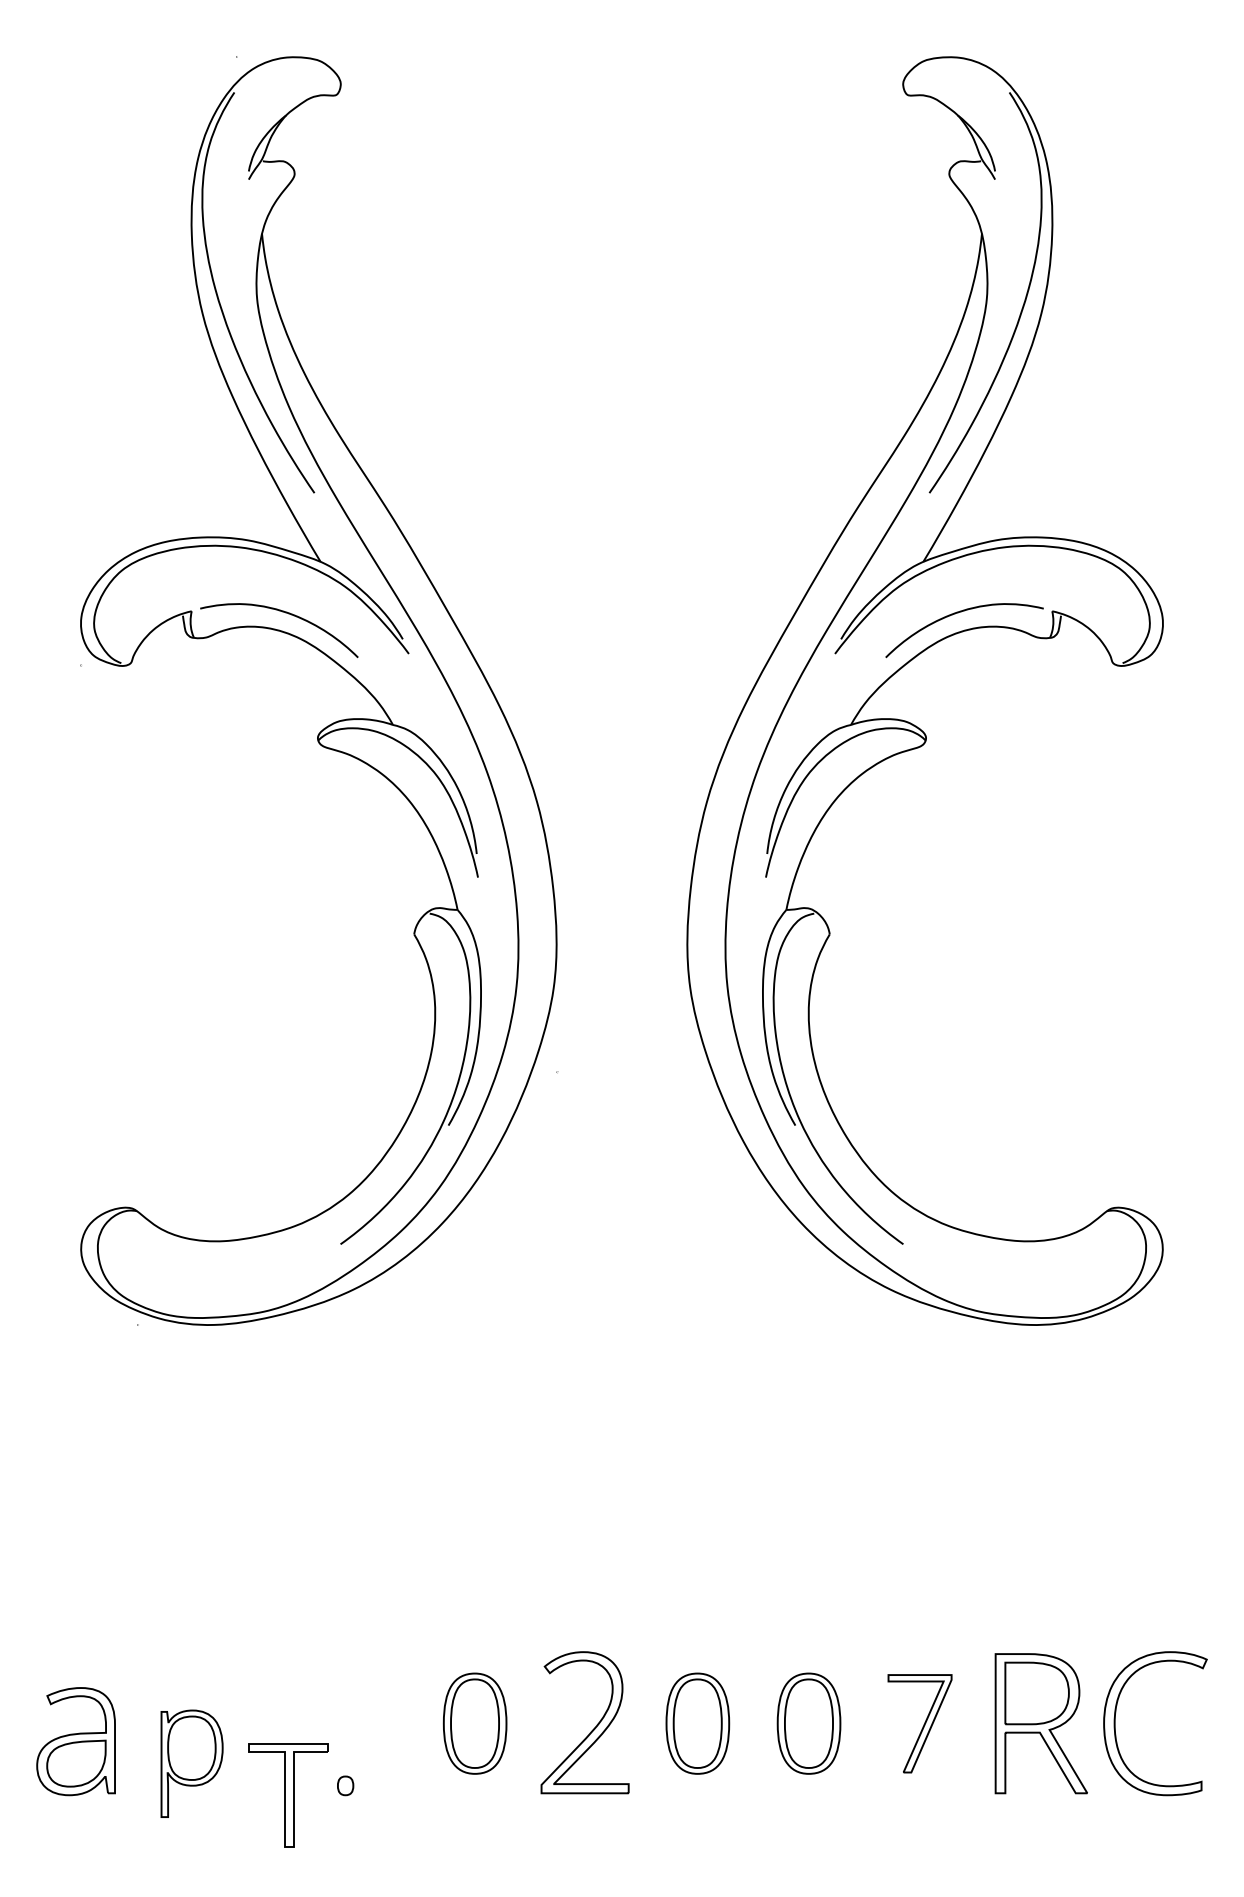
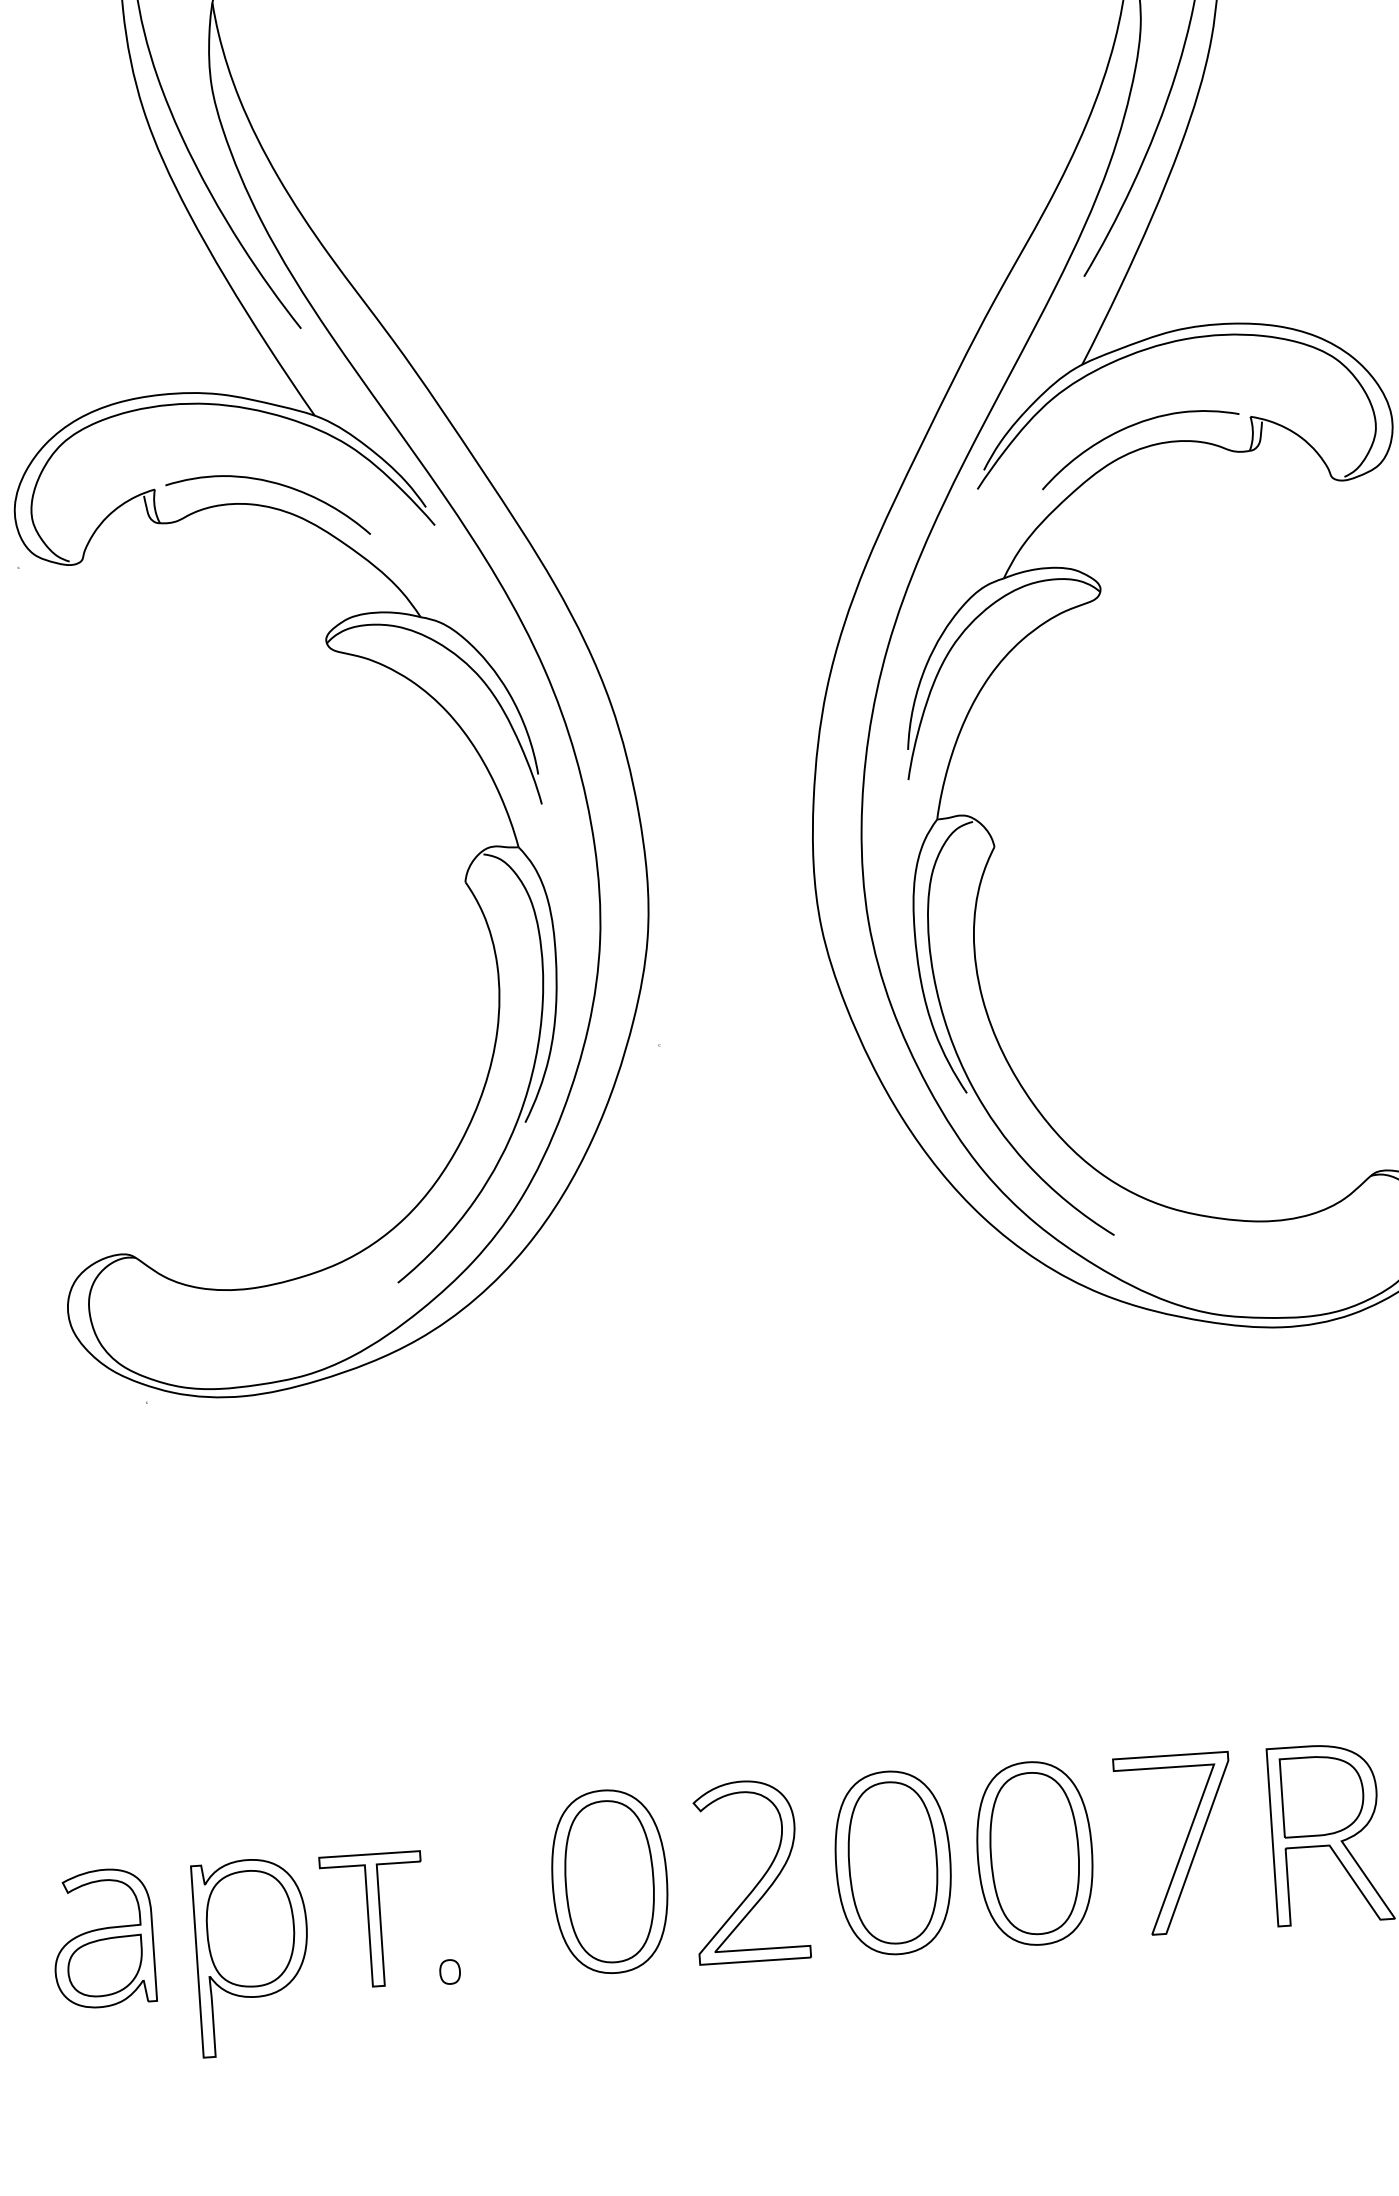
part: (474, 1723) -> (608, 1881), size x1.43
part: (697, 1723) -> (892, 1862), size x1.43
part: (808, 1723) -> (1034, 1853), size x1.43
part: (919, 1723) -> (1175, 1844), size x1.43
part: (191, 1763) -> (251, 1956), size x1.43
part: (288, 1795) -> (373, 1920), moved

